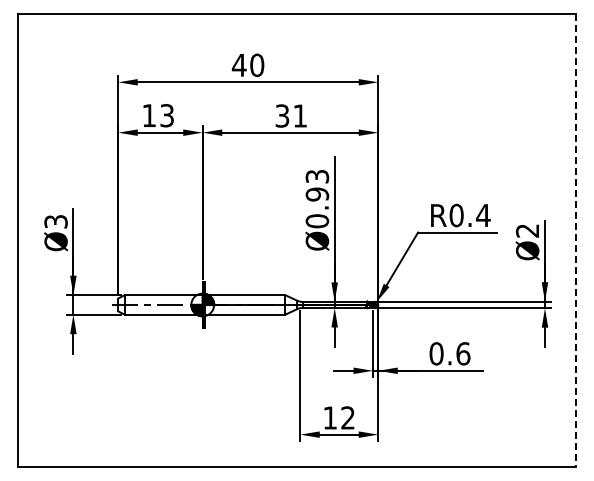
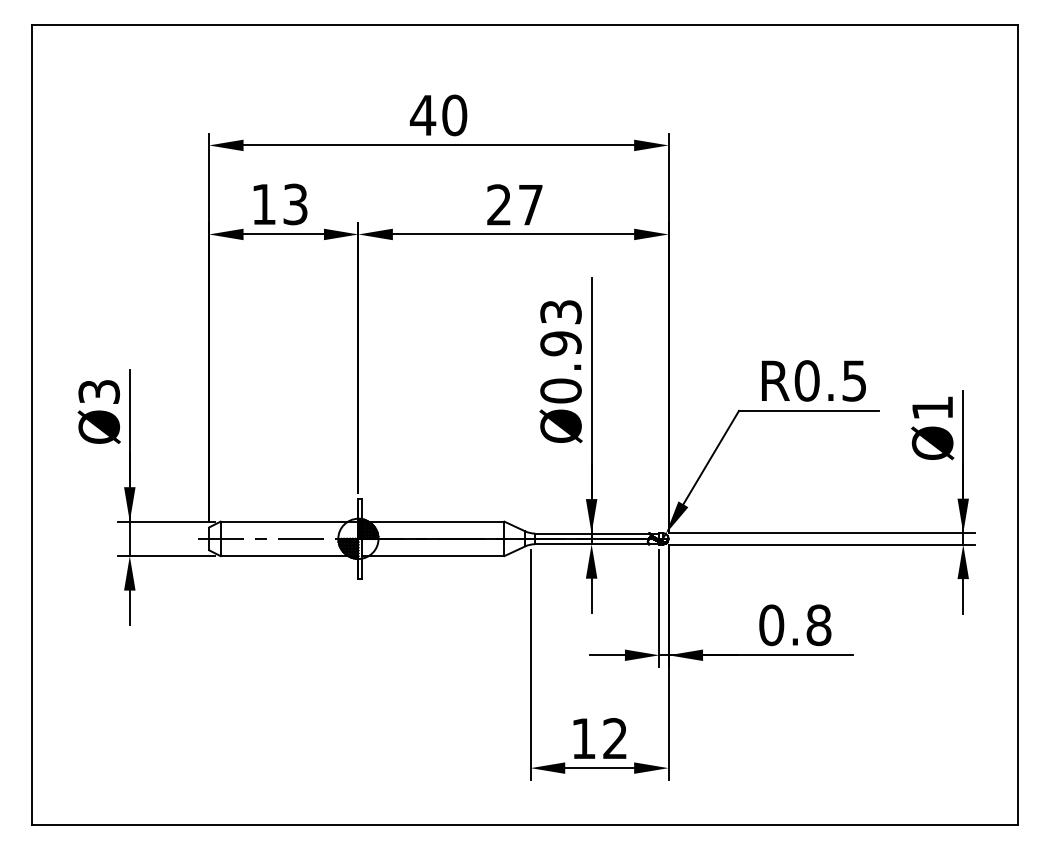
text: (290, 115) -> (513, 204), 31 -> 27
text: (483, 215) -> (854, 380), R0.4 -> R0.5
text: (527, 230) -> (932, 407), Ø2 -> Ø1
line: (576, 240) -> (1018, 425), dashed -> solid
text: (463, 353) -> (819, 624), 0.6 -> 0.8

